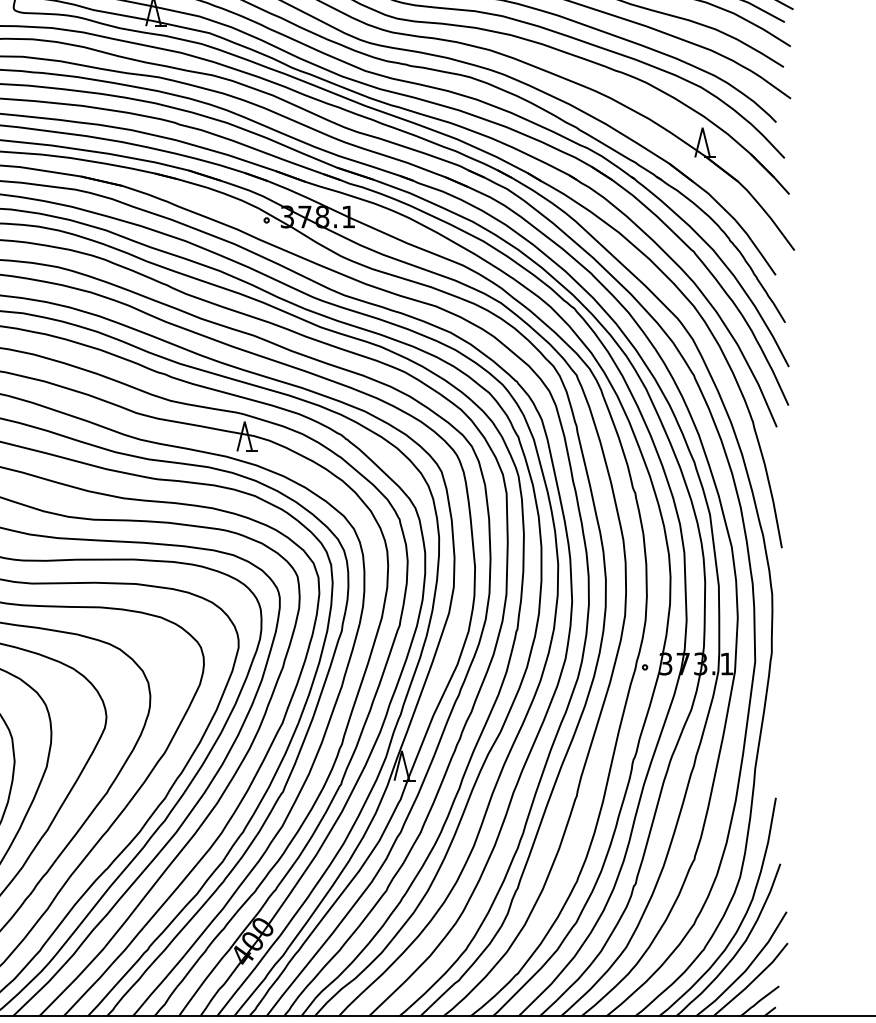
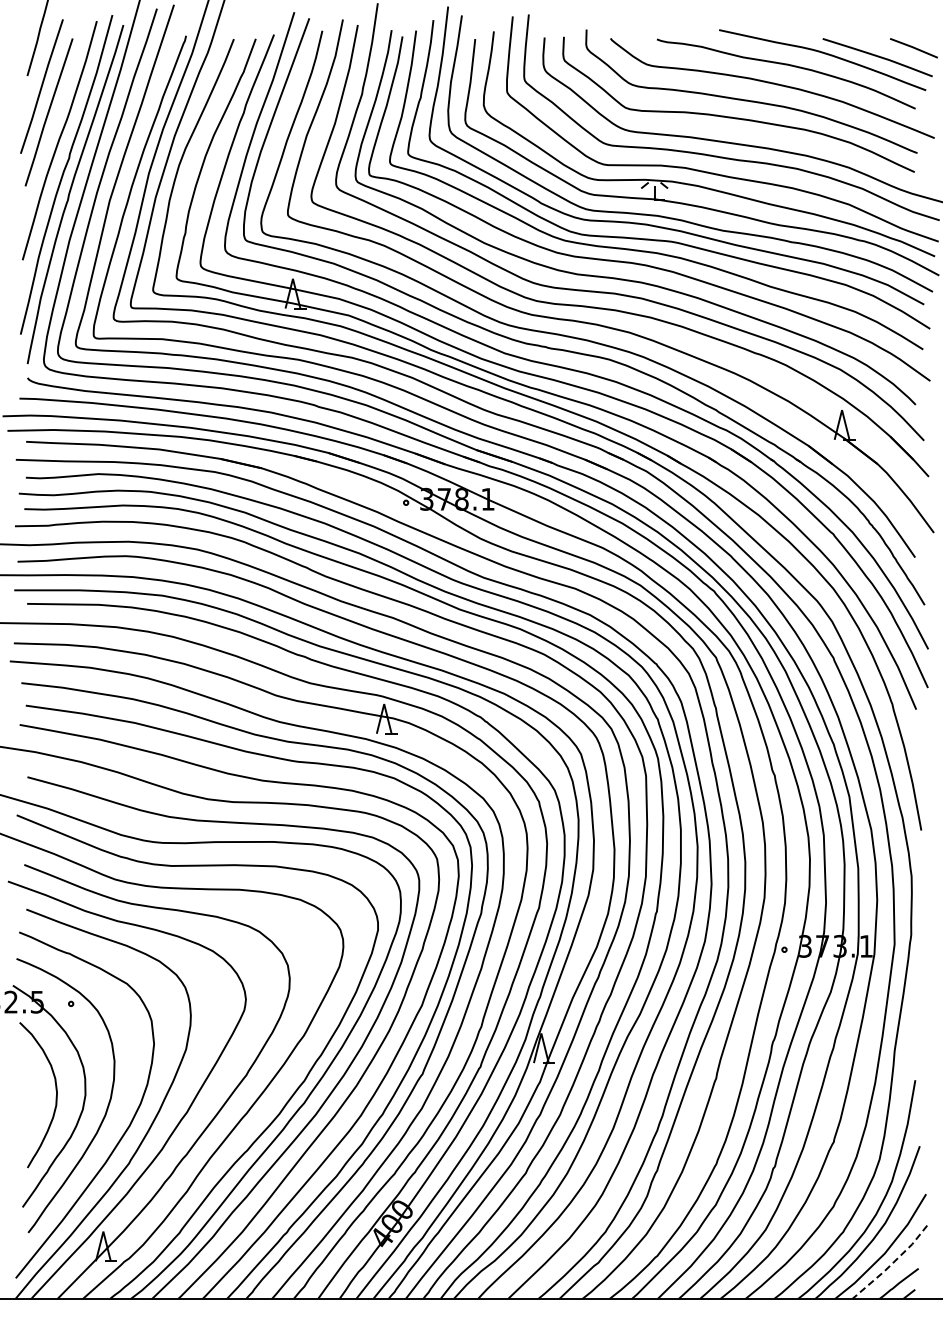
line: (752, 982) -> (891, 1264), solid -> dashed

